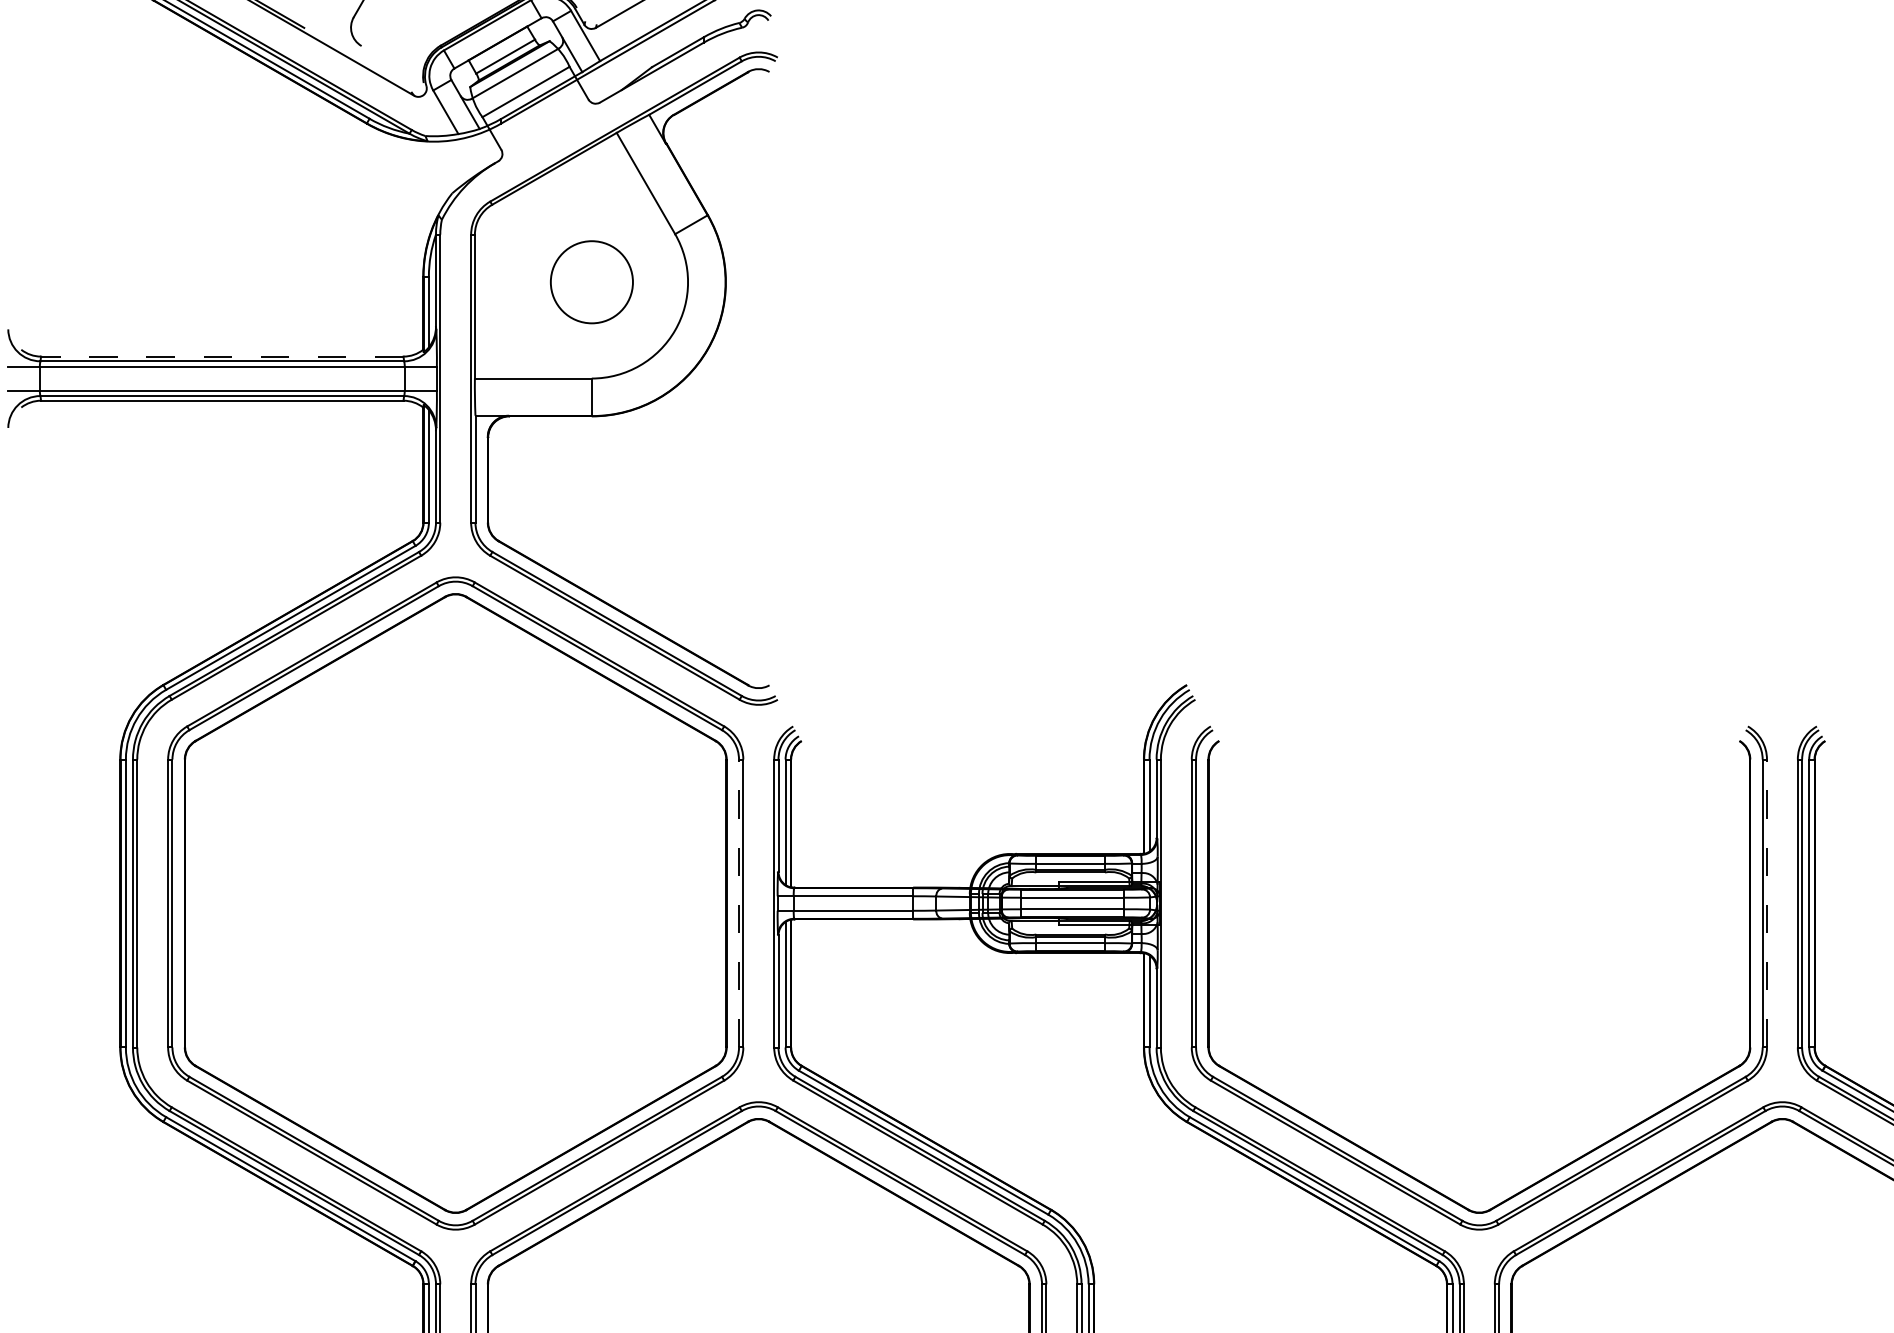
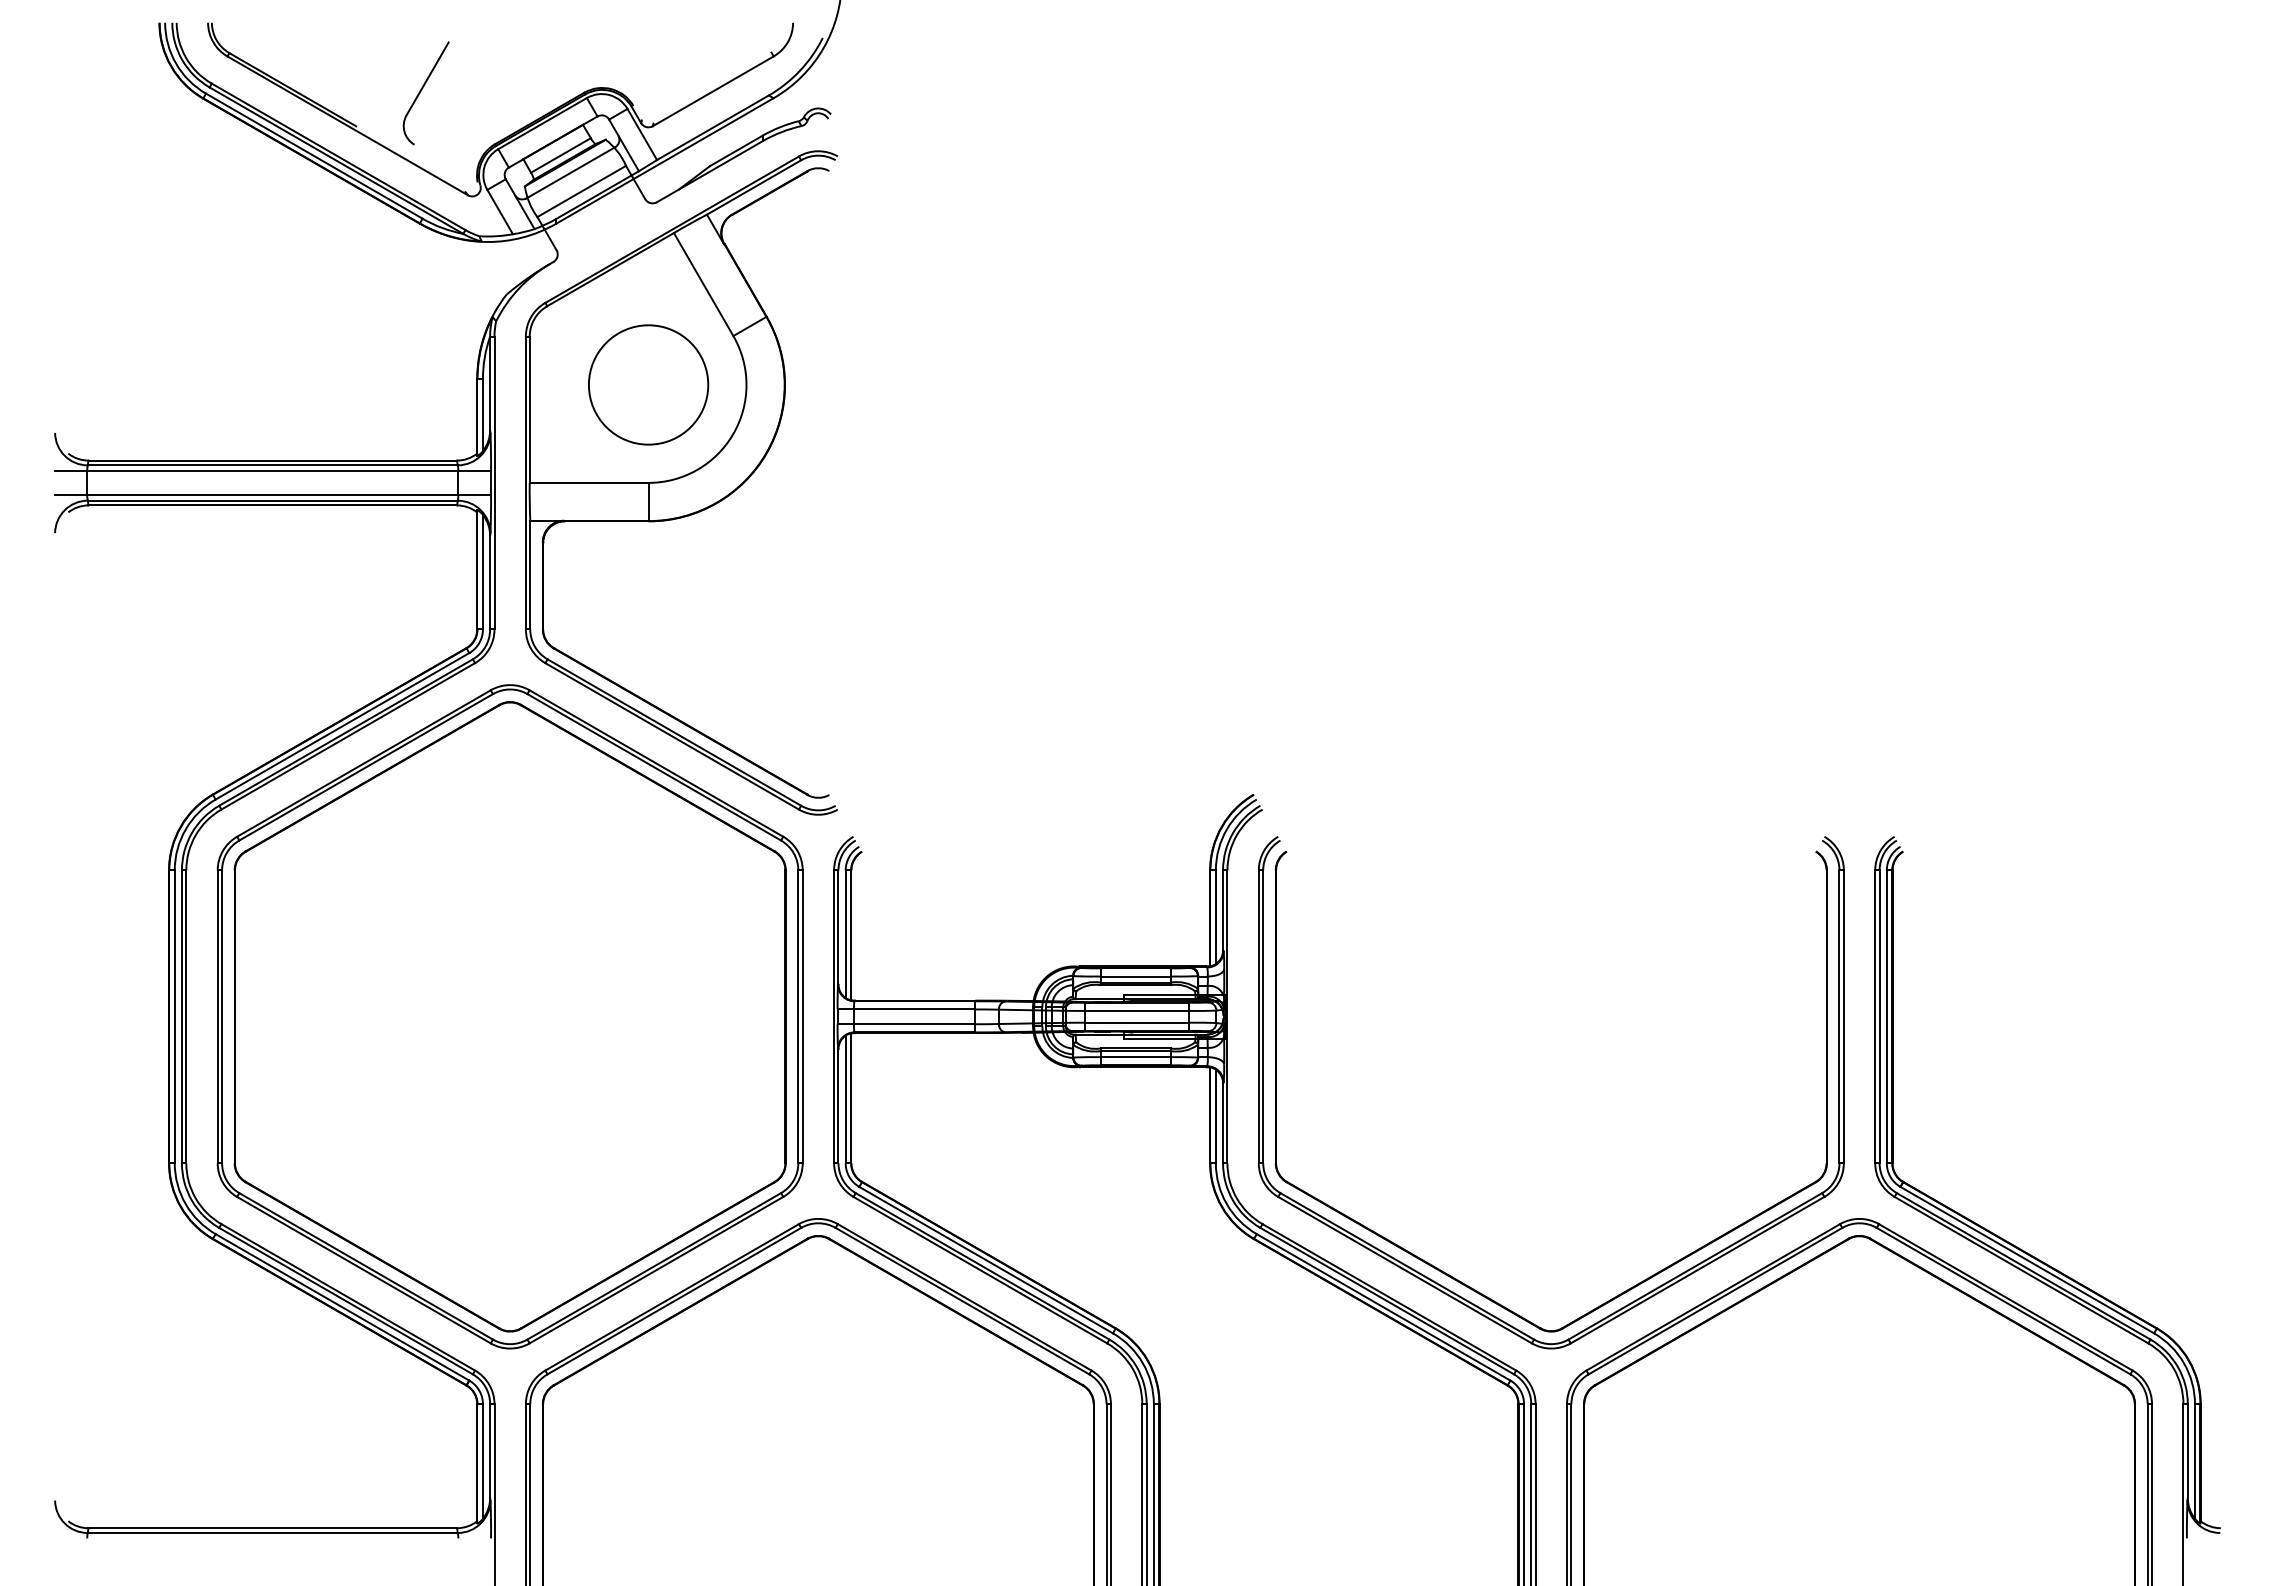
circle: (591, 281) -> (648, 384), size x1.43
line: (222, 356) -> (272, 460), dashed -> solid
line: (739, 903) -> (798, 1016), dashed -> solid
line: (1766, 903) -> (1843, 1016), dashed -> solid

